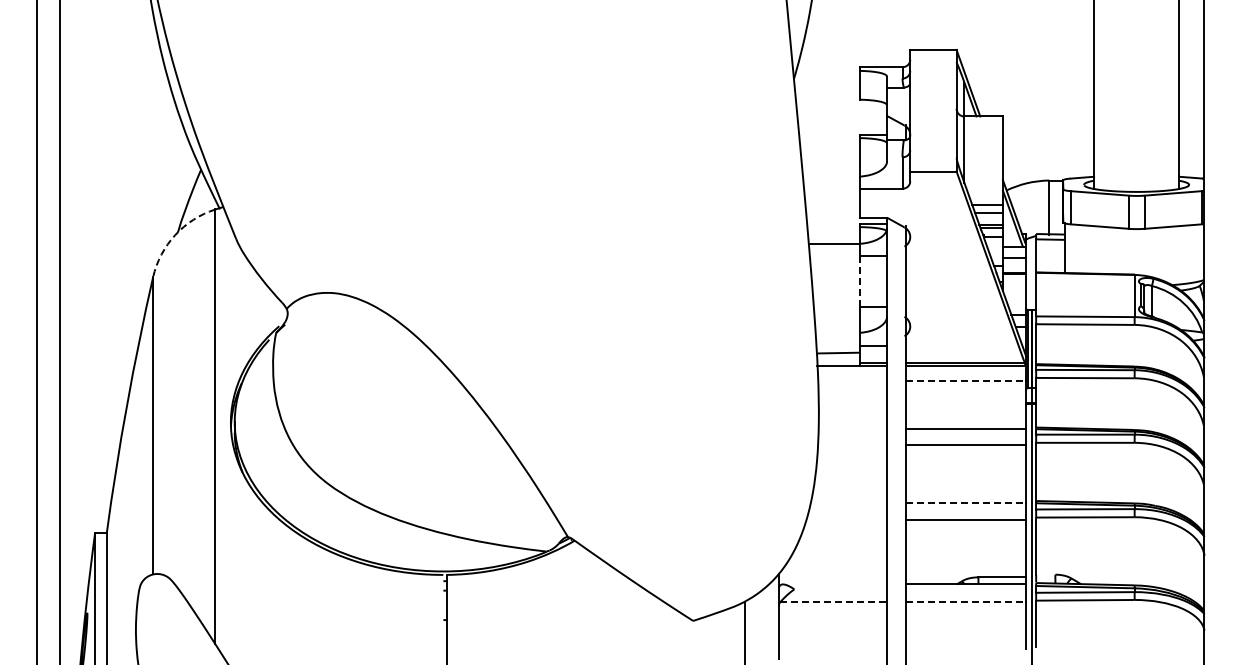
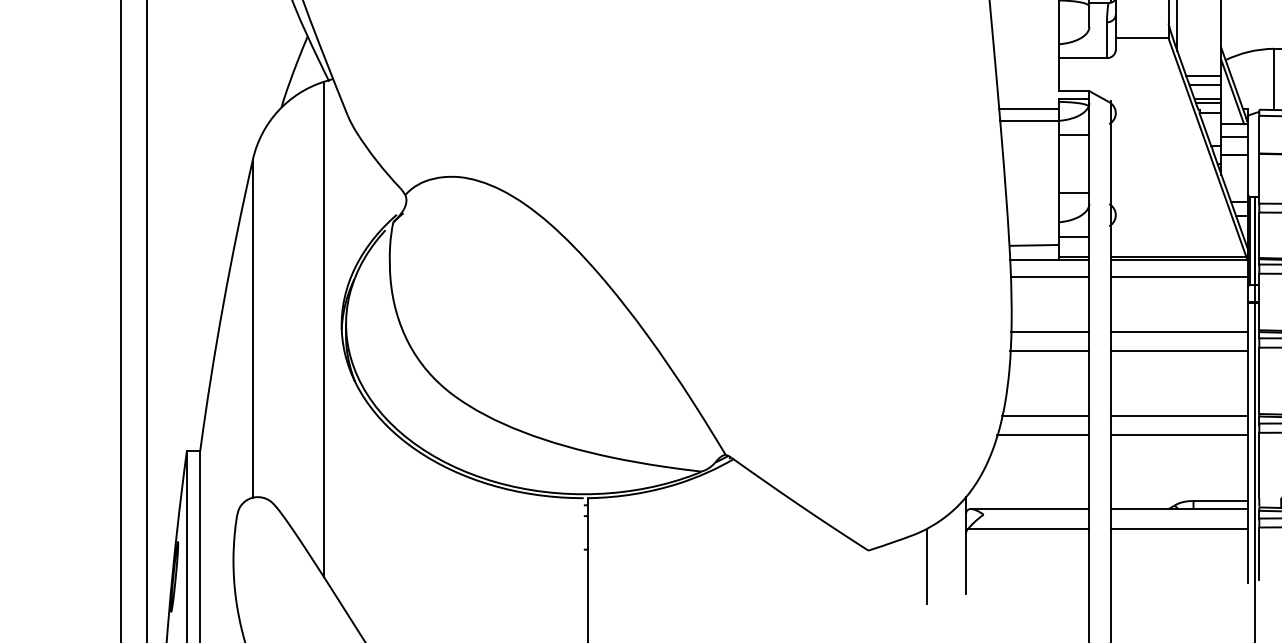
line: (833, 233) -> (1028, 109), added
arc: (175, 235) -> (278, 111), dashed -> solid
line: (860, 282) -> (1059, 164), dashed -> solid
line: (852, 380) -> (1050, 276), added
line: (966, 380) -> (1179, 276), dashed -> solid
line: (852, 429) -> (1050, 332), added
line: (852, 445) -> (1050, 350), added
line: (848, 502) -> (1045, 415), added
line: (966, 502) -> (1179, 415), dashed -> solid
line: (846, 519) -> (1043, 435), added
line: (835, 584) -> (1030, 509), added
line: (834, 602) -> (1029, 529), dashed -> solid
line: (966, 602) -> (1179, 529), dashed -> solid

